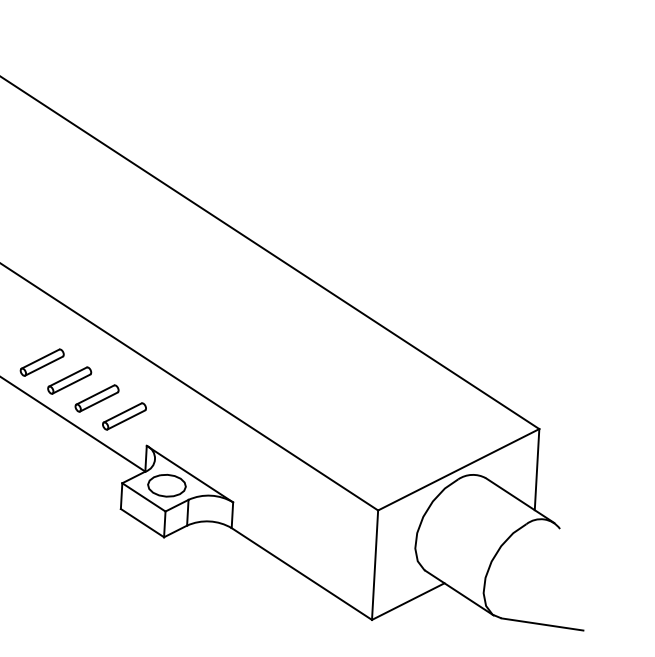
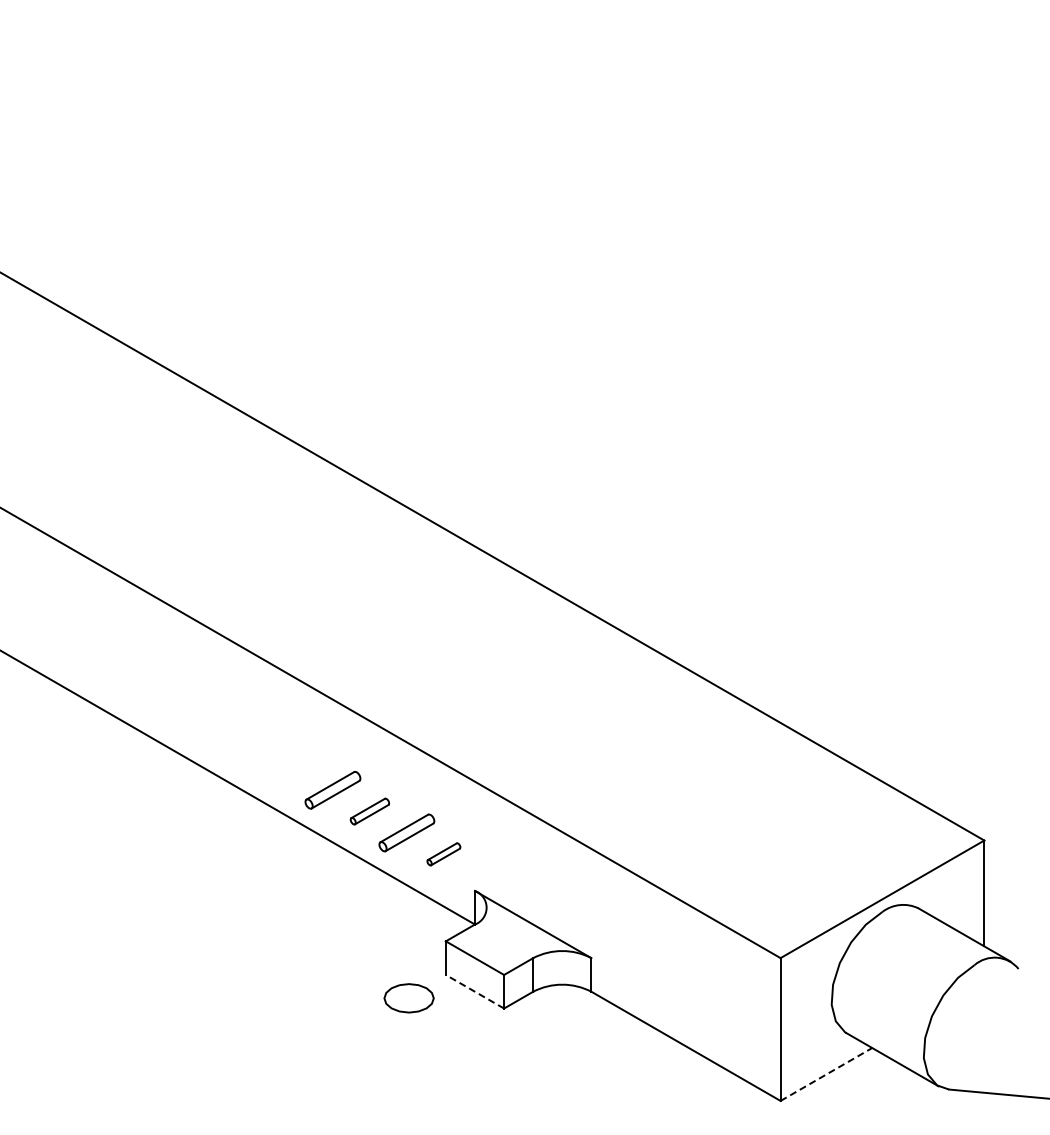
part: (69, 380) -> (369, 811), size x0.7
part: (124, 416) -> (443, 854), size x0.6
part: (166, 485) -> (408, 998), moved
line: (142, 522) -> (475, 991), solid -> dashed
line: (408, 601) -> (826, 1074), solid -> dashed

